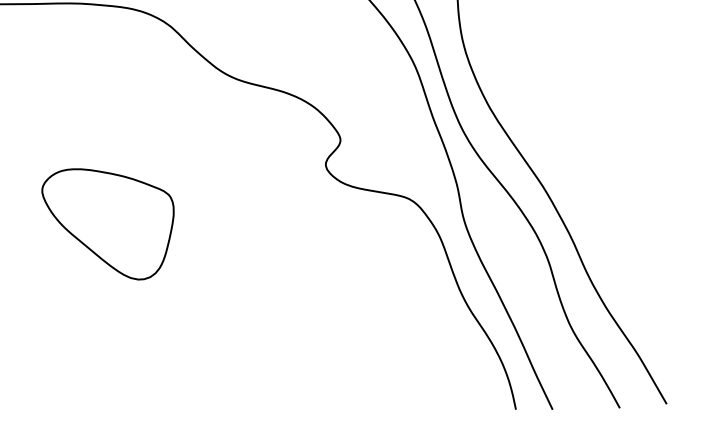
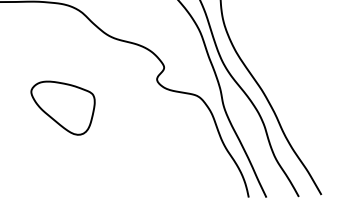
part: (106, 222) -> (62, 107), moved

